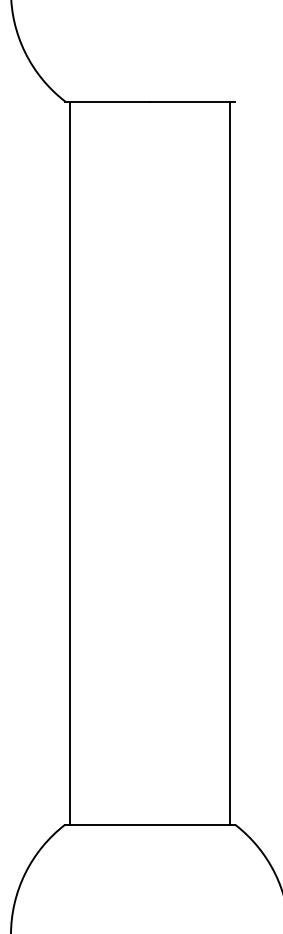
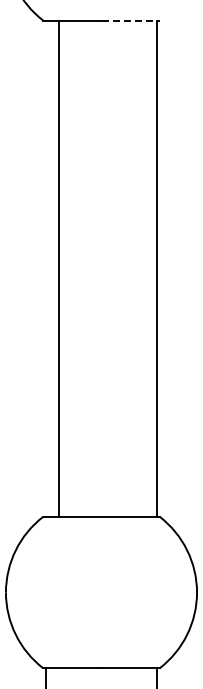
line: (193, 101) -> (131, 20), solid -> dashed
line: (70, 462) -> (59, 268), moved

